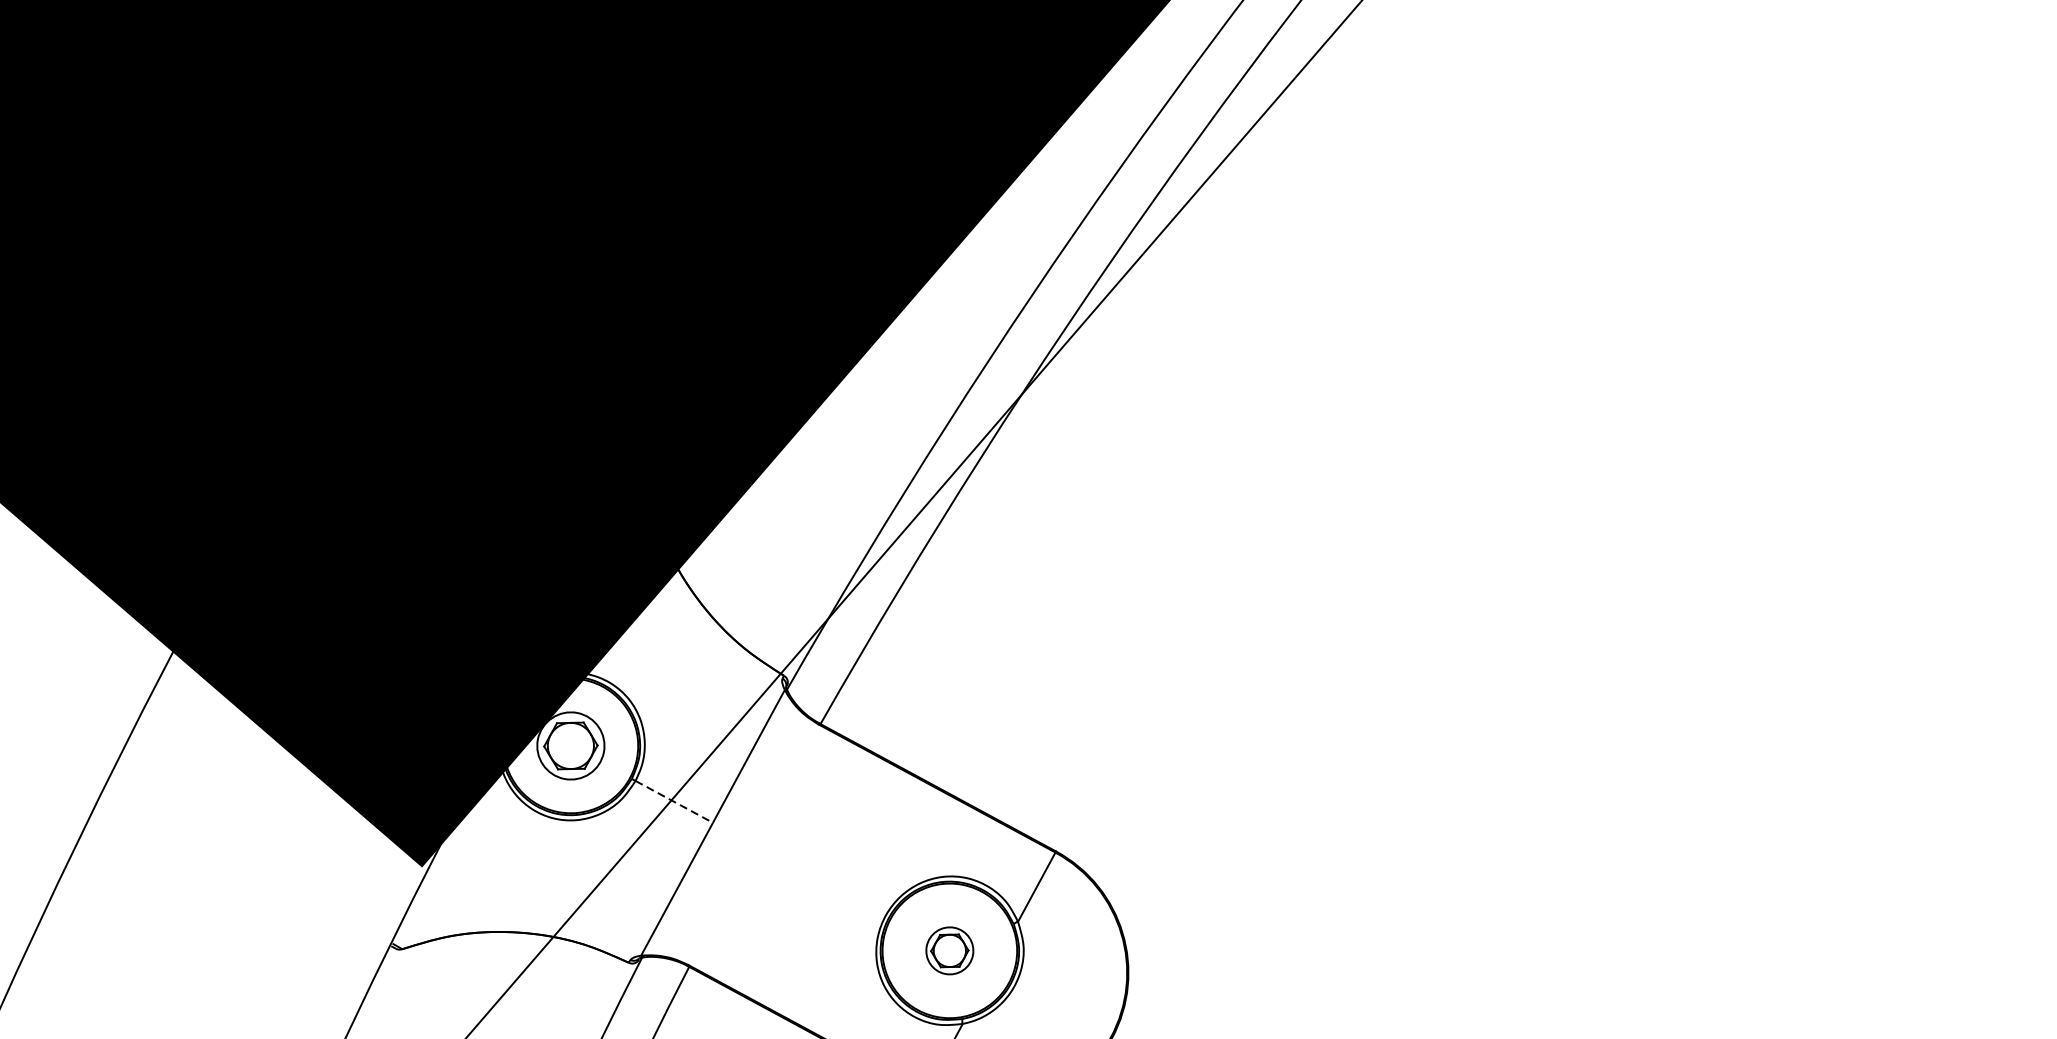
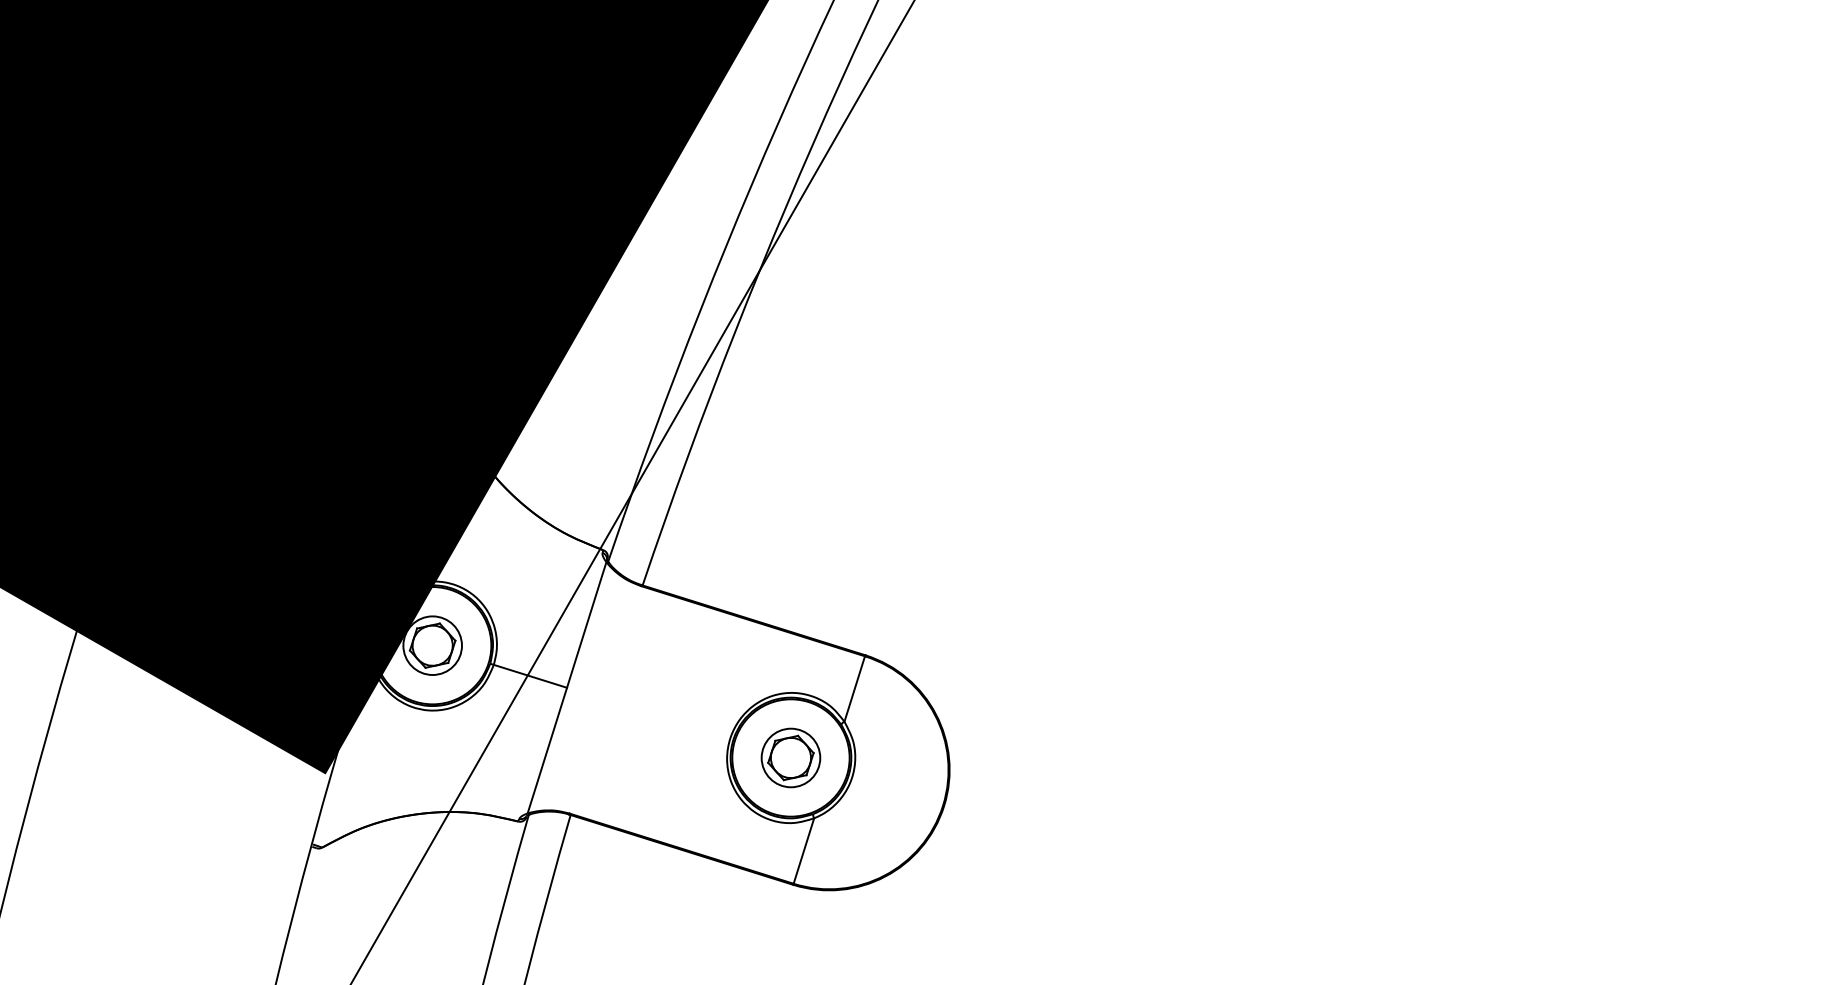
line: (674, 802) -> (530, 676), dashed -> solid
part: (949, 950) -> (790, 757), size x1.43

